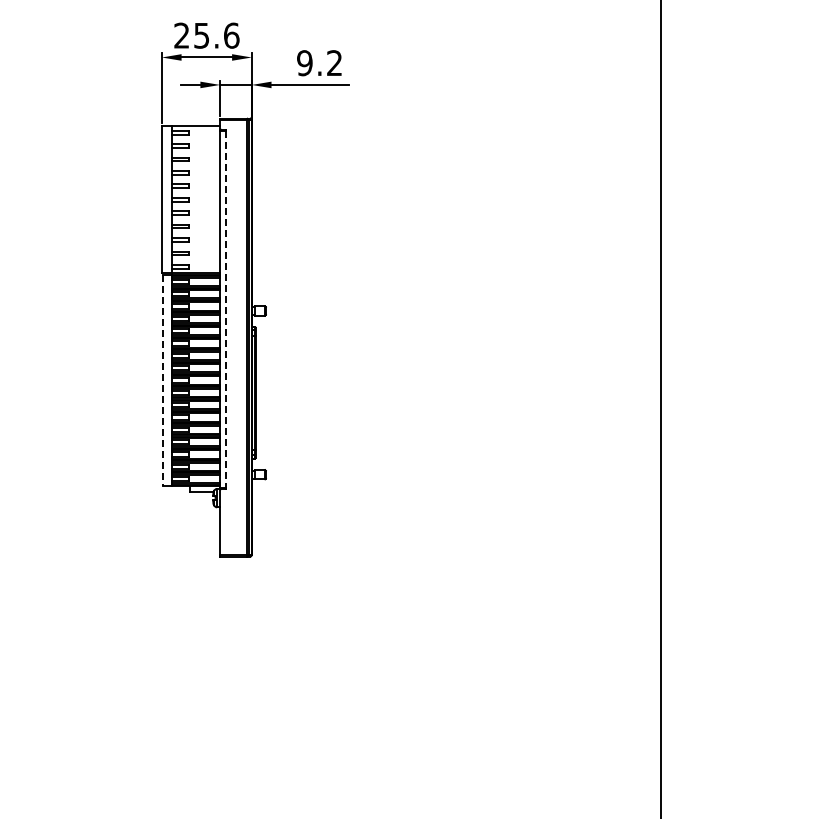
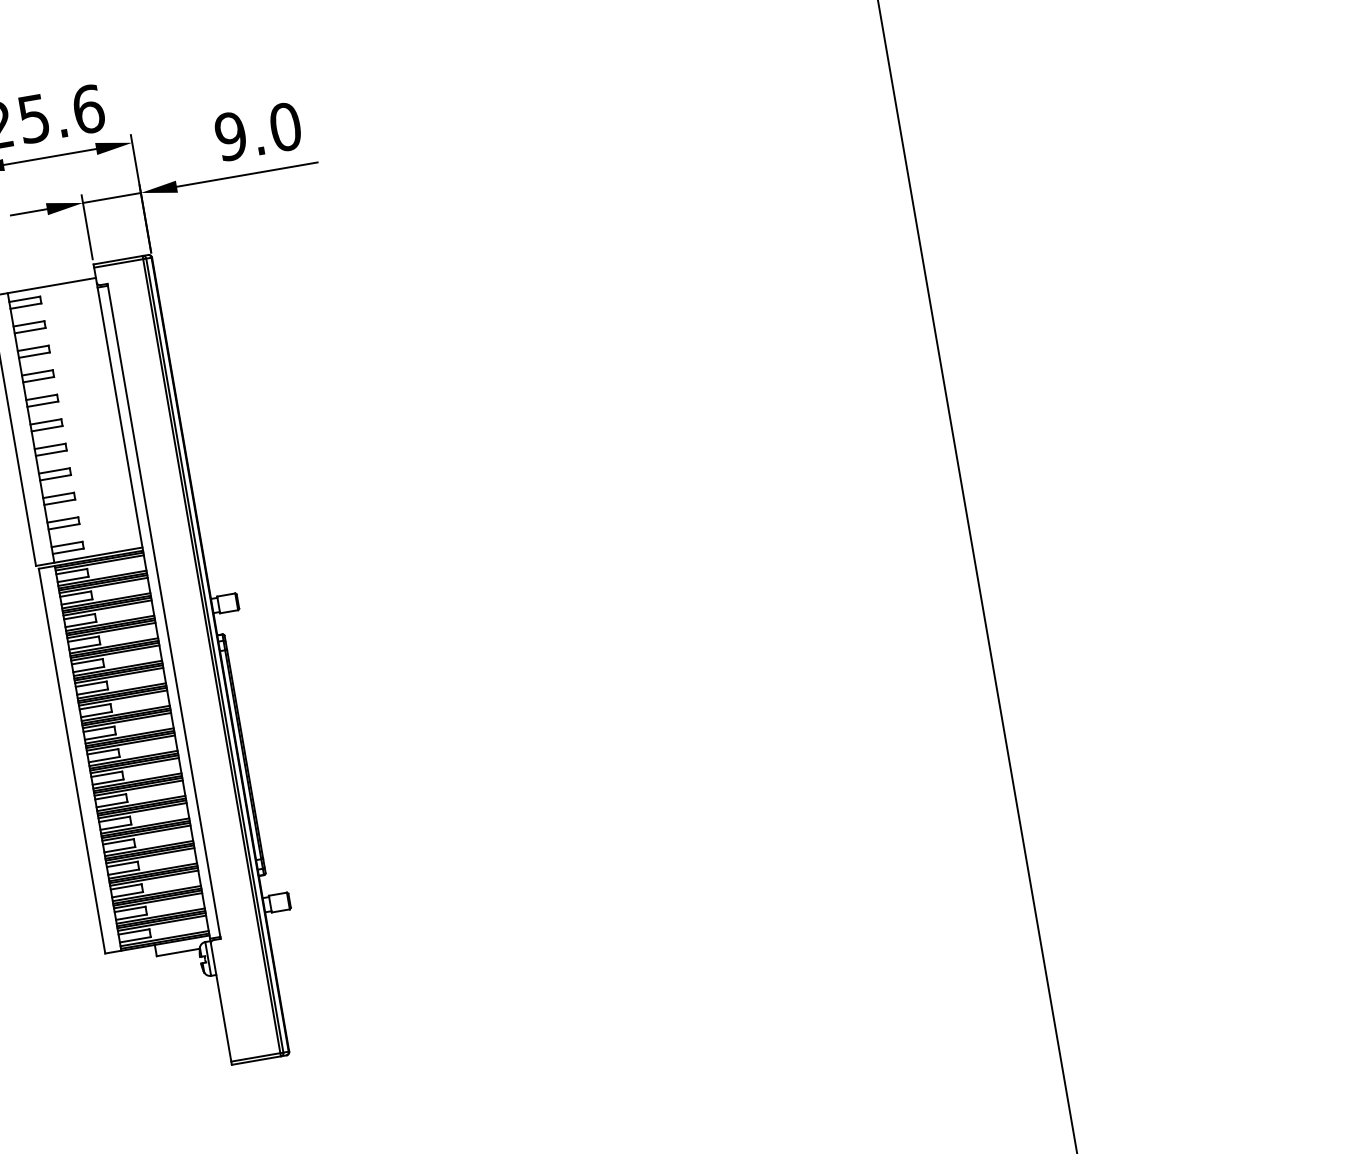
text: (334, 63) -> (285, 127), 9.2 -> 9.0
line: (225, 309) -> (163, 611), dashed -> solid
line: (163, 381) -> (73, 762), dashed -> solid

